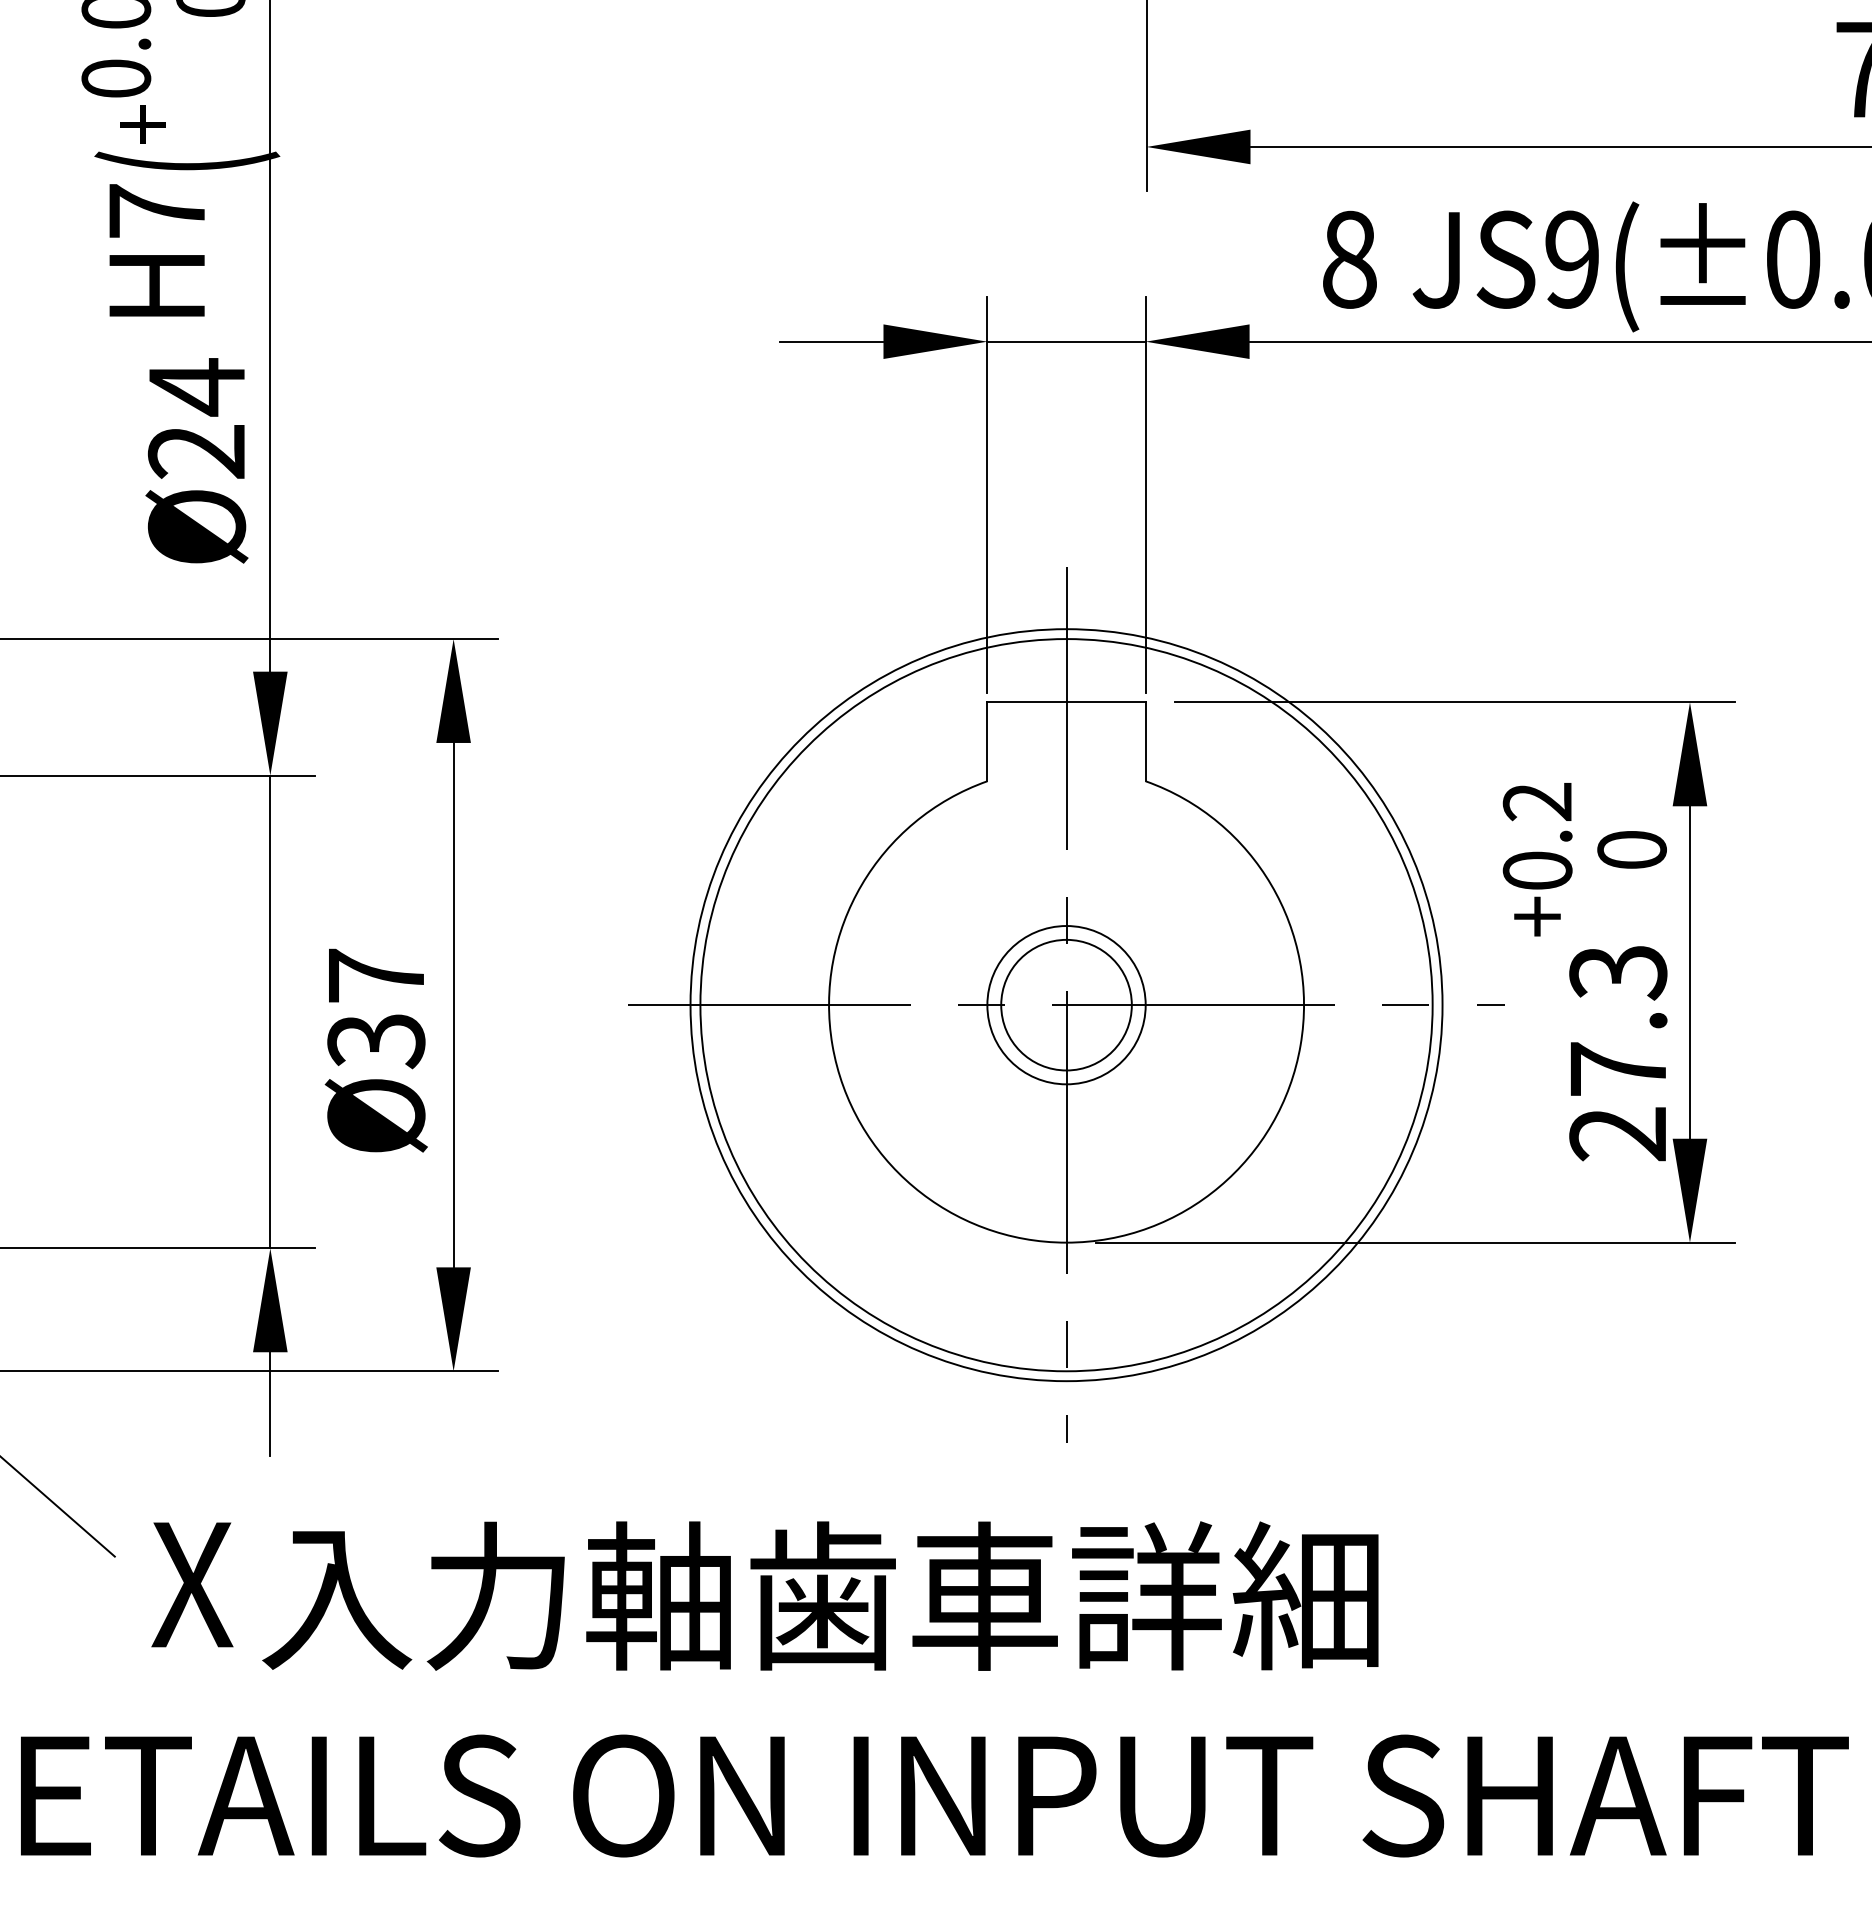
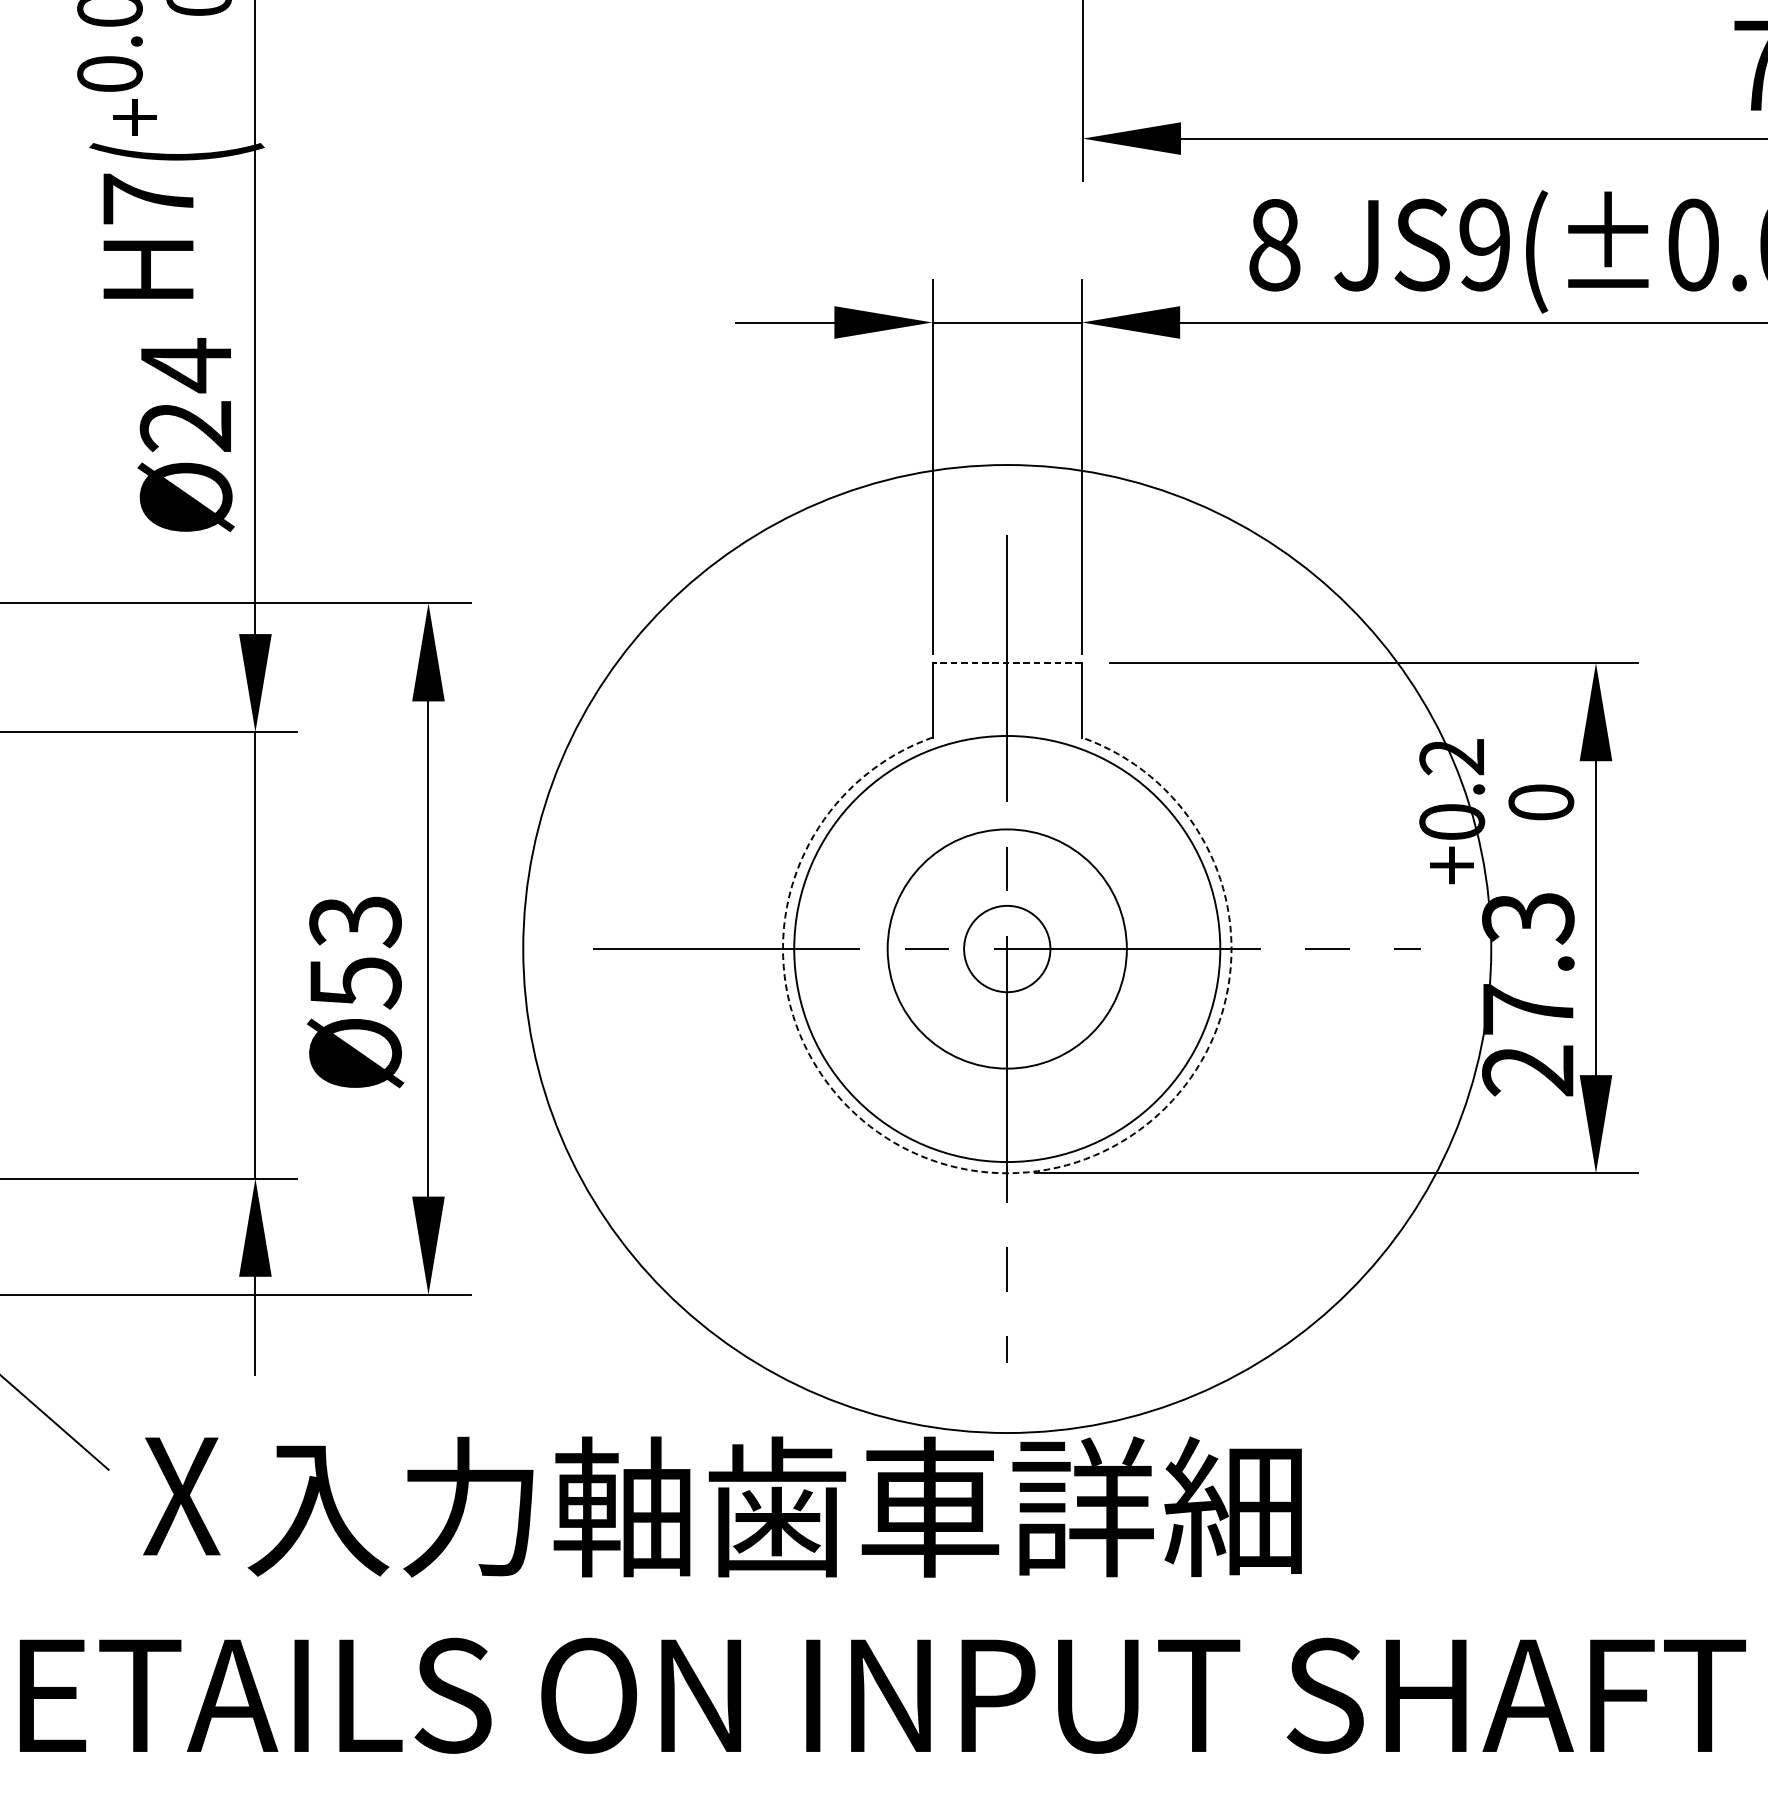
line: (1066, 702) -> (1007, 663), solid -> dashed
circle: (1066, 1004) -> (1007, 948), size x0.7
circle: (1066, 1005) -> (1007, 949), size x0.6
circle: (1066, 1005) -> (1007, 949), size x1.4
circle: (1066, 1005) -> (1007, 949), size x1.6
text: (376, 1008) -> (355, 952), Ø37 -> Ø53
arc: (1066, 1242) -> (1007, 1173), solid -> dashed

